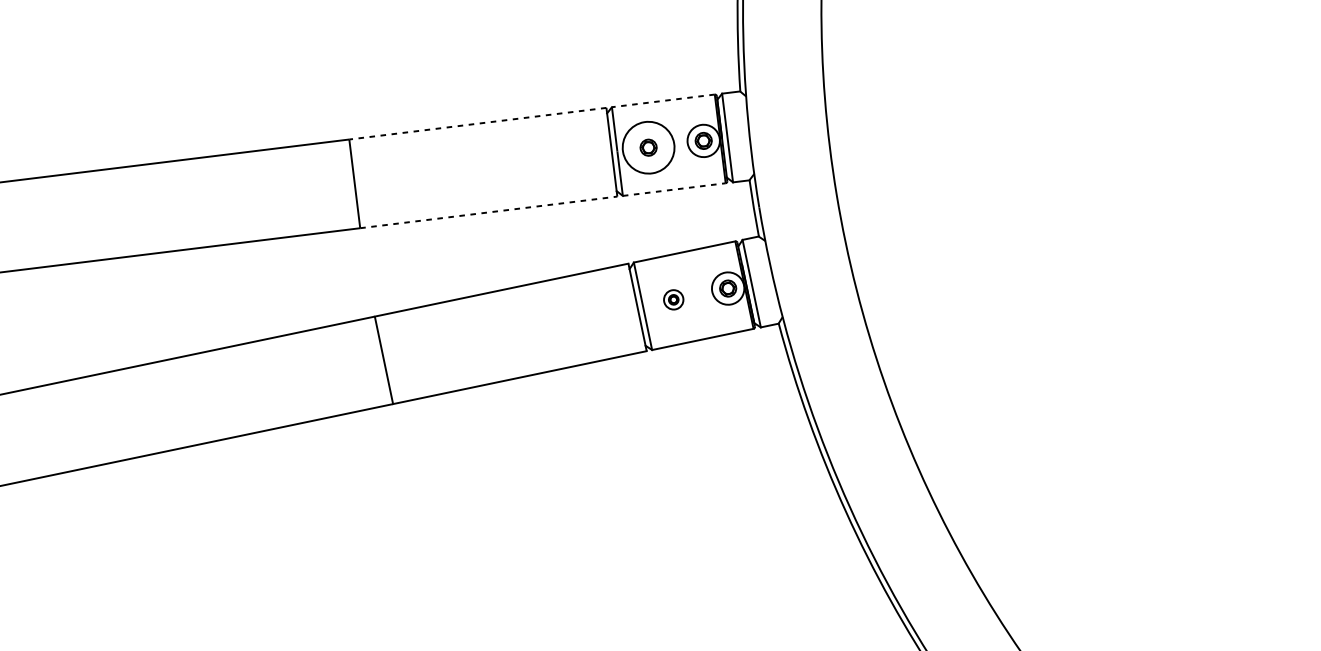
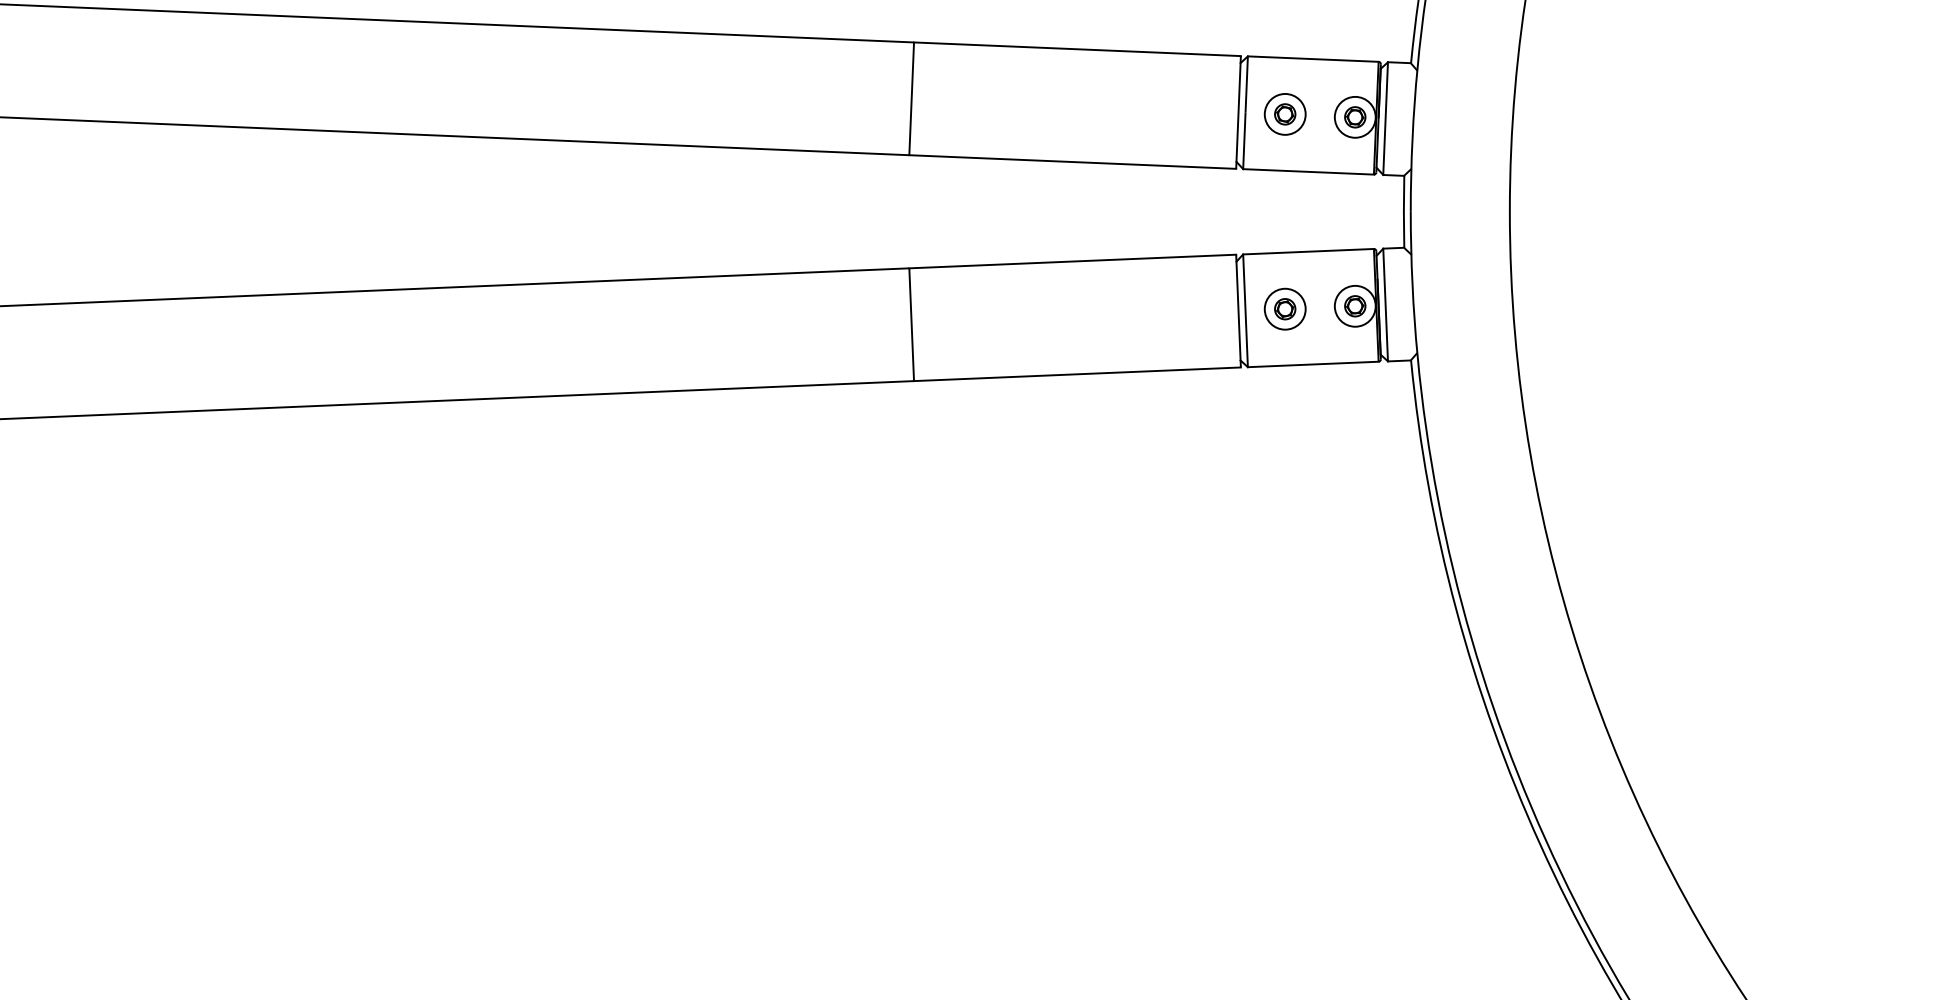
line: (662, 101) -> (1312, 59), dashed -> solid
line: (477, 123) -> (1077, 49), dashed -> solid
circle: (647, 147) -> (1284, 113), size x0.62
line: (674, 189) -> (1309, 171), dashed -> solid
line: (488, 212) -> (1072, 162), dashed -> solid
part: (673, 299) -> (1284, 308), size x1.67

